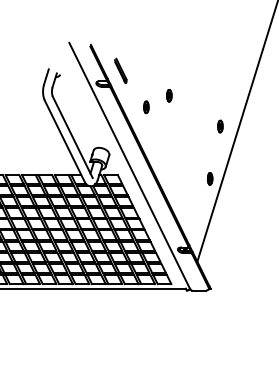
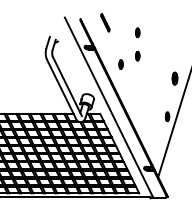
part: (169, 63) -> (137, 32), added
part: (120, 70) -> (105, 22), moved
part: (220, 126) -> (175, 78), size x1.4

